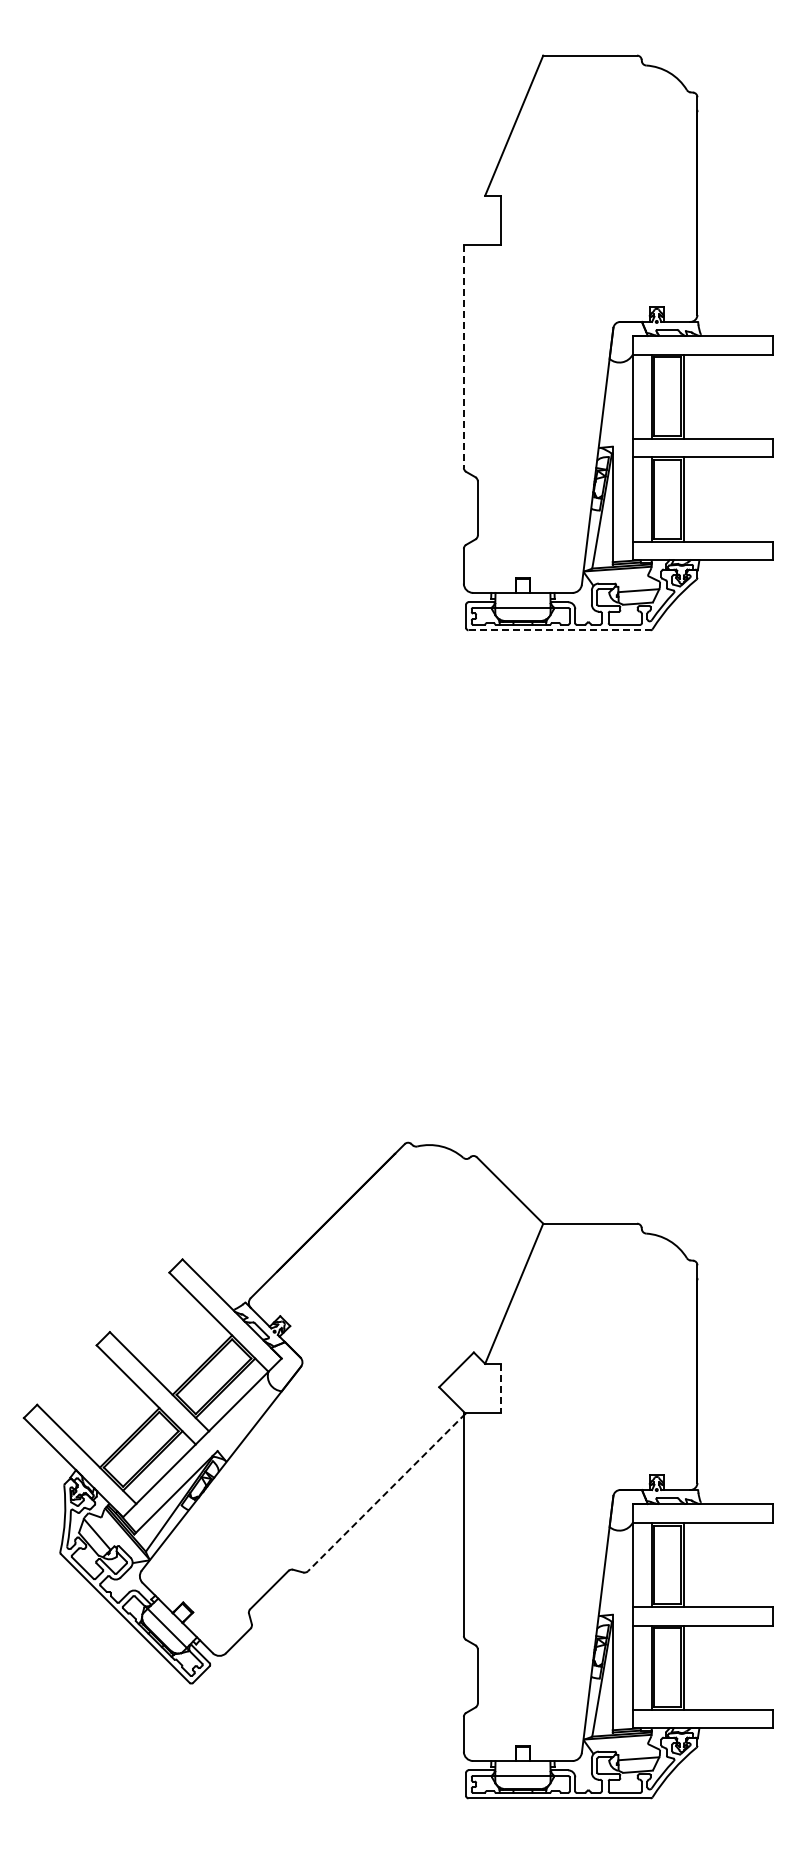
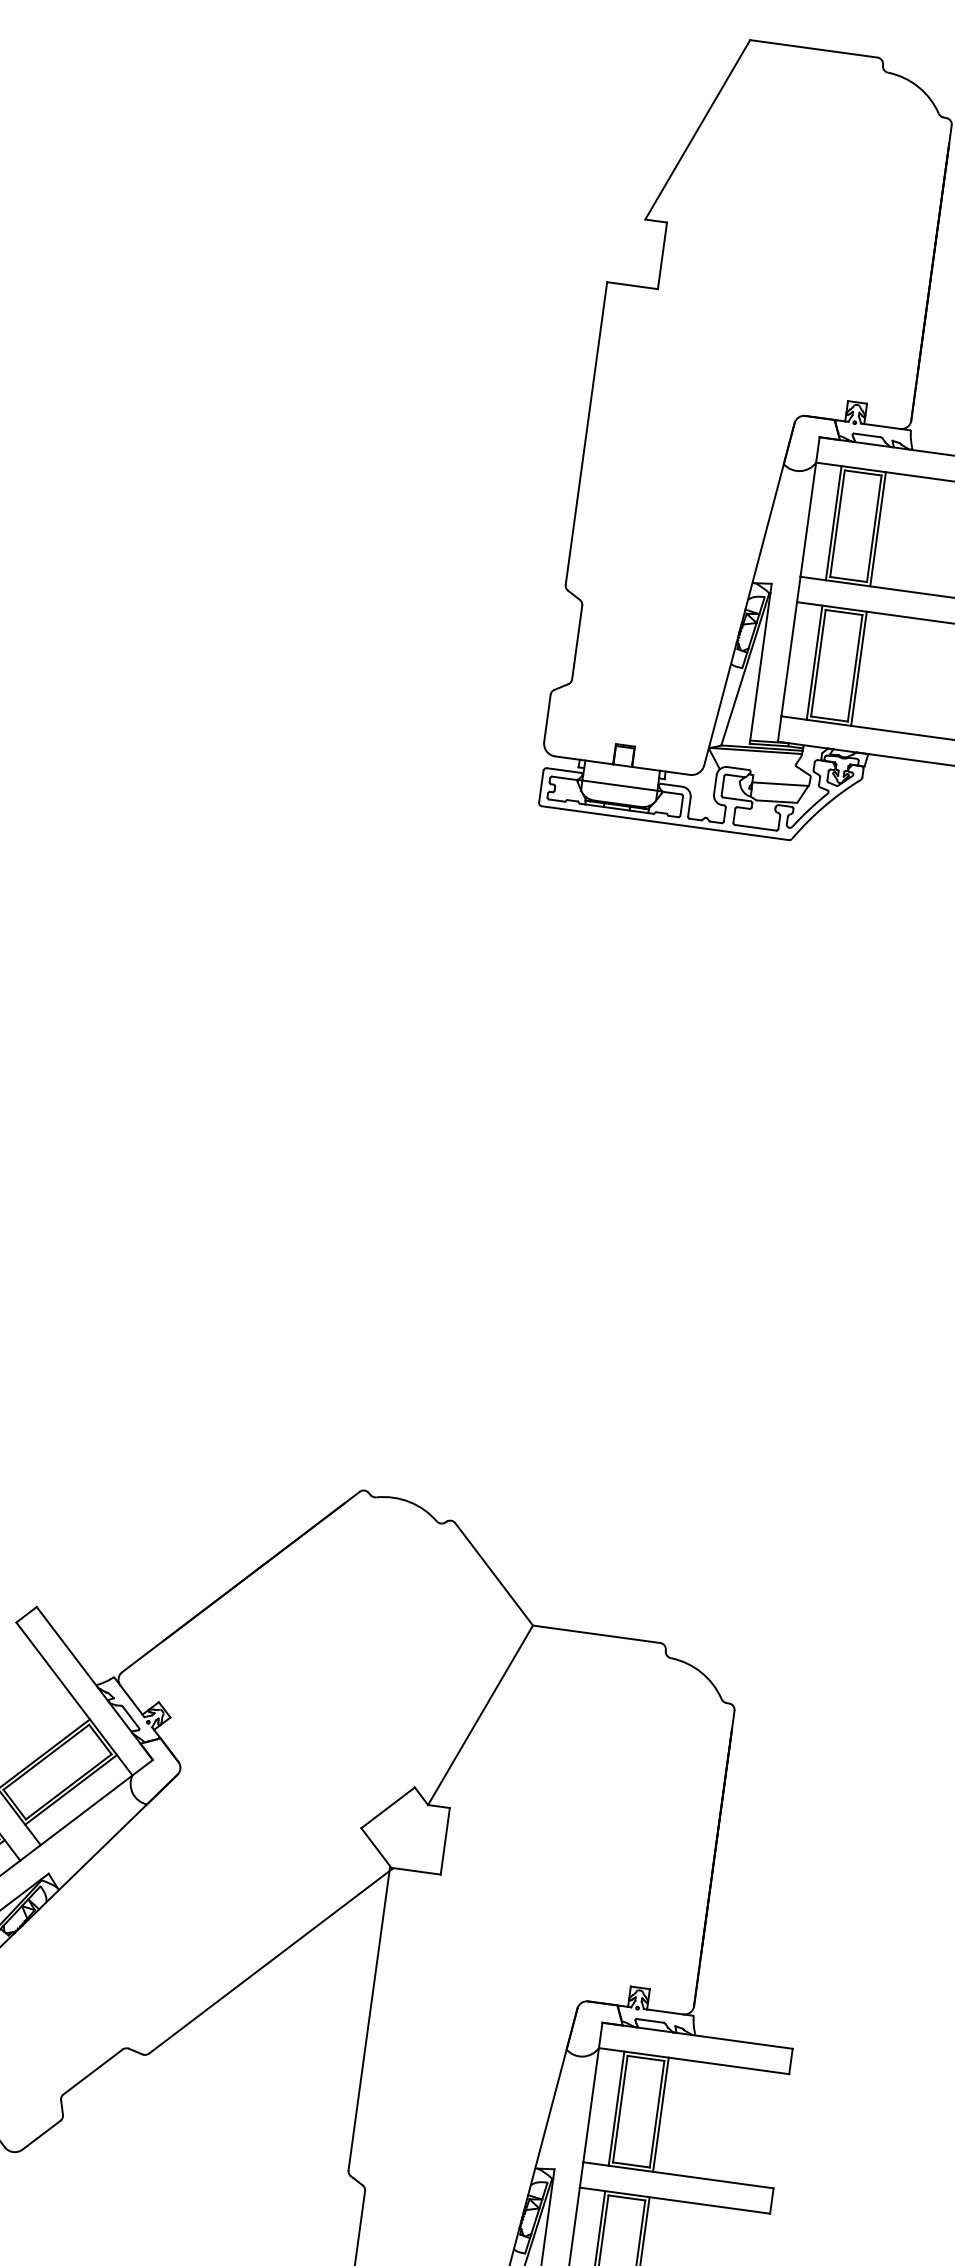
line: (463, 356) -> (585, 433), dashed -> solid
line: (560, 630) -> (666, 823), dashed -> solid
line: (501, 1388) -> (445, 1841), dashed -> solid
line: (386, 1492) -> (270, 1961), dashed -> solid

